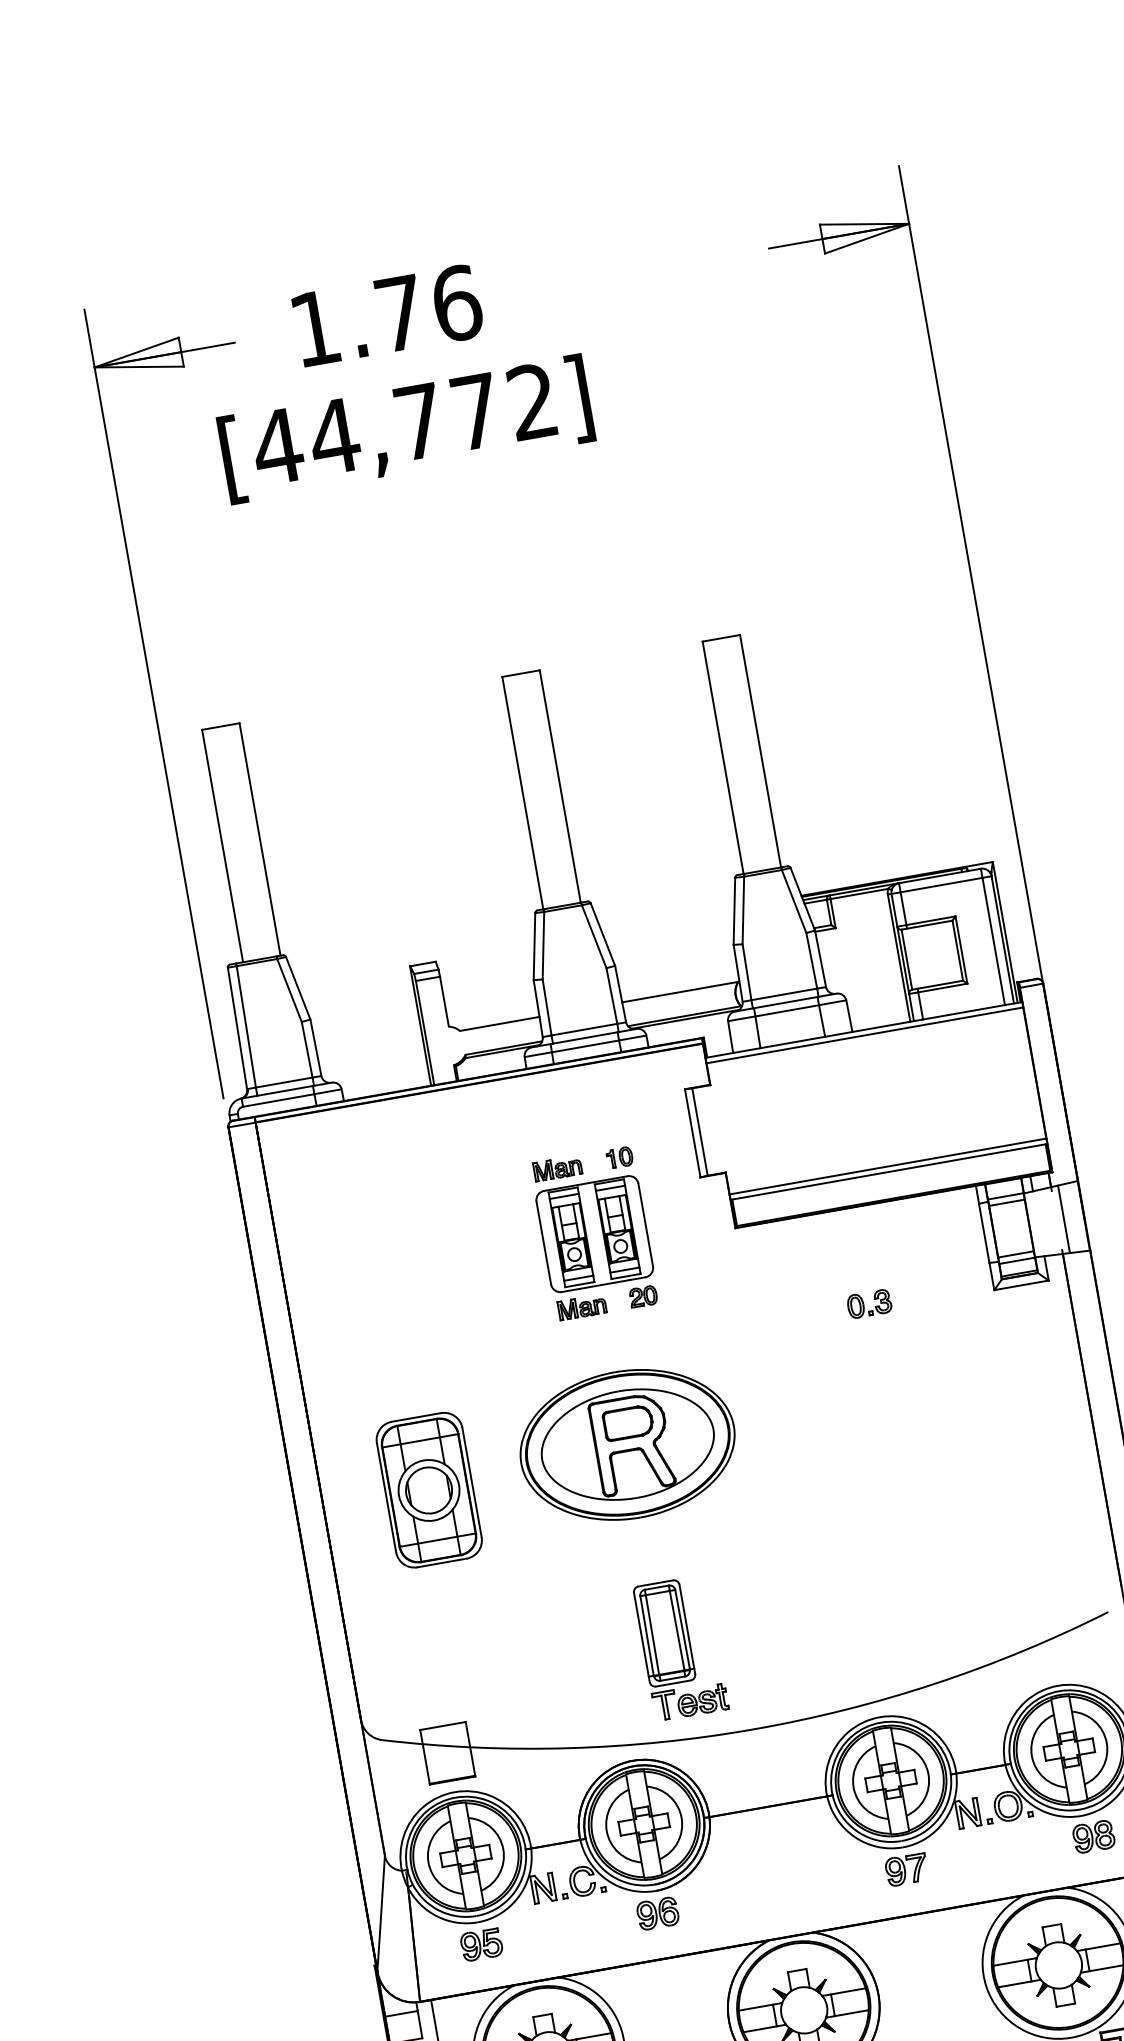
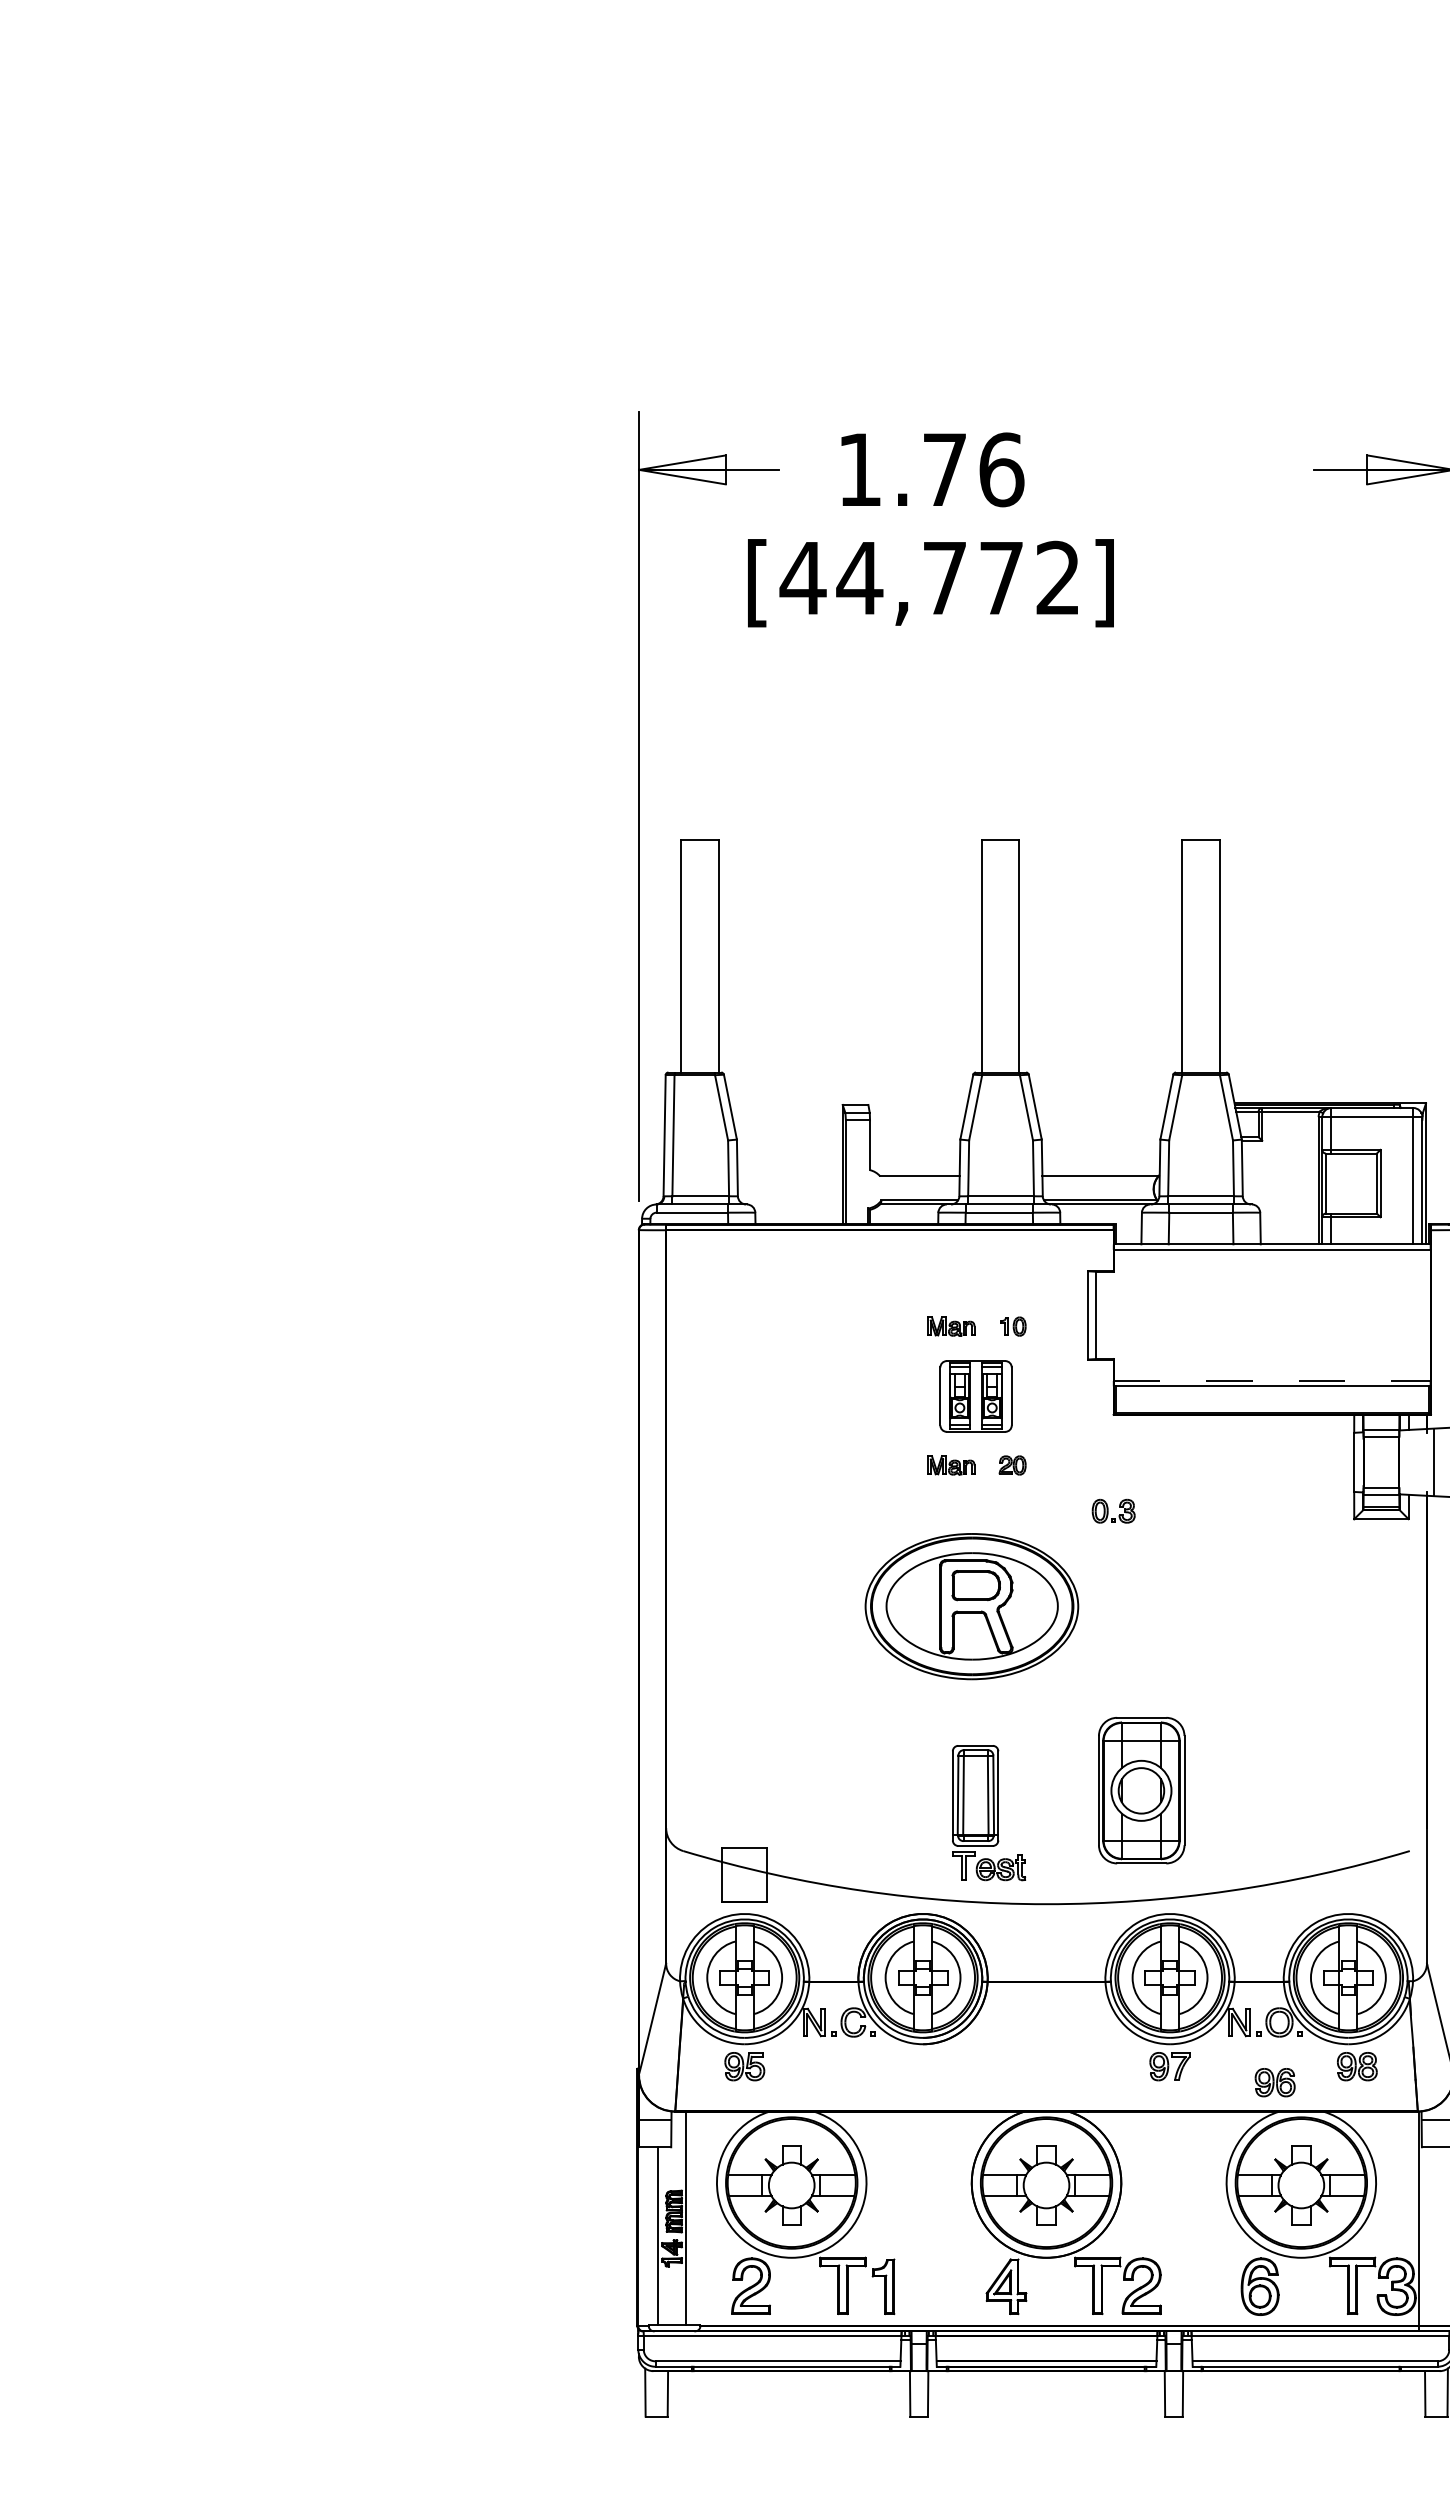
line: (888, 1166) -> (1272, 1381), solid -> dashed
part: (594, 1234) -> (975, 1396), size x0.7
part: (869, 1303) -> (1113, 1510), moved
part: (429, 1490) -> (1141, 1790), moved
part: (657, 1913) -> (1274, 2082), moved

